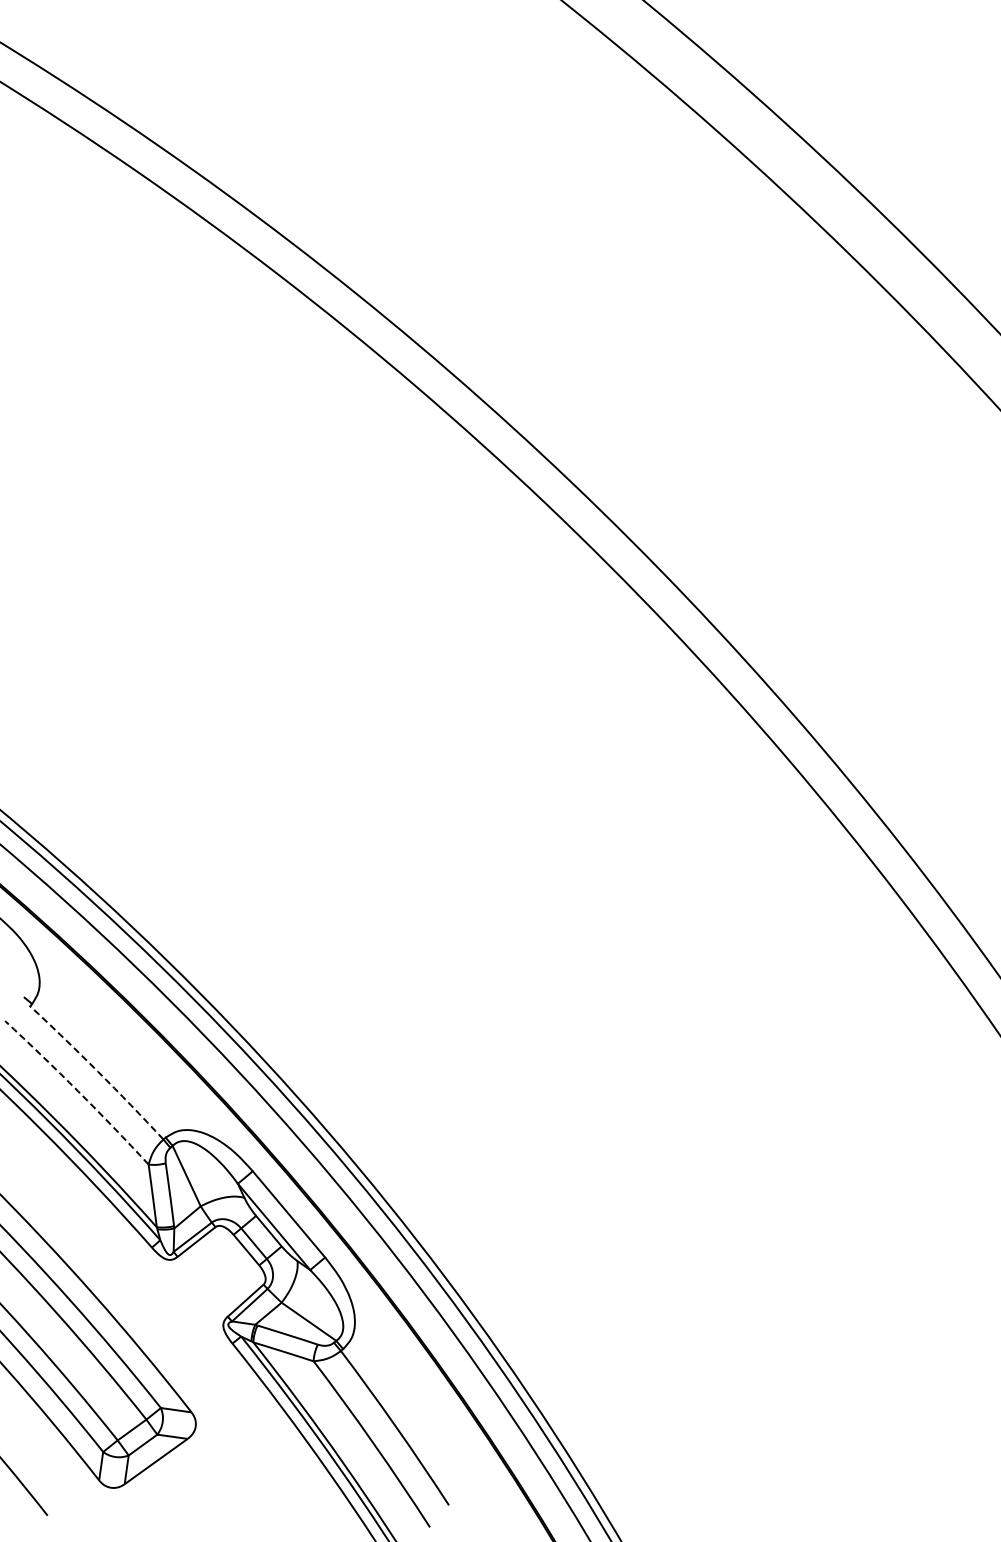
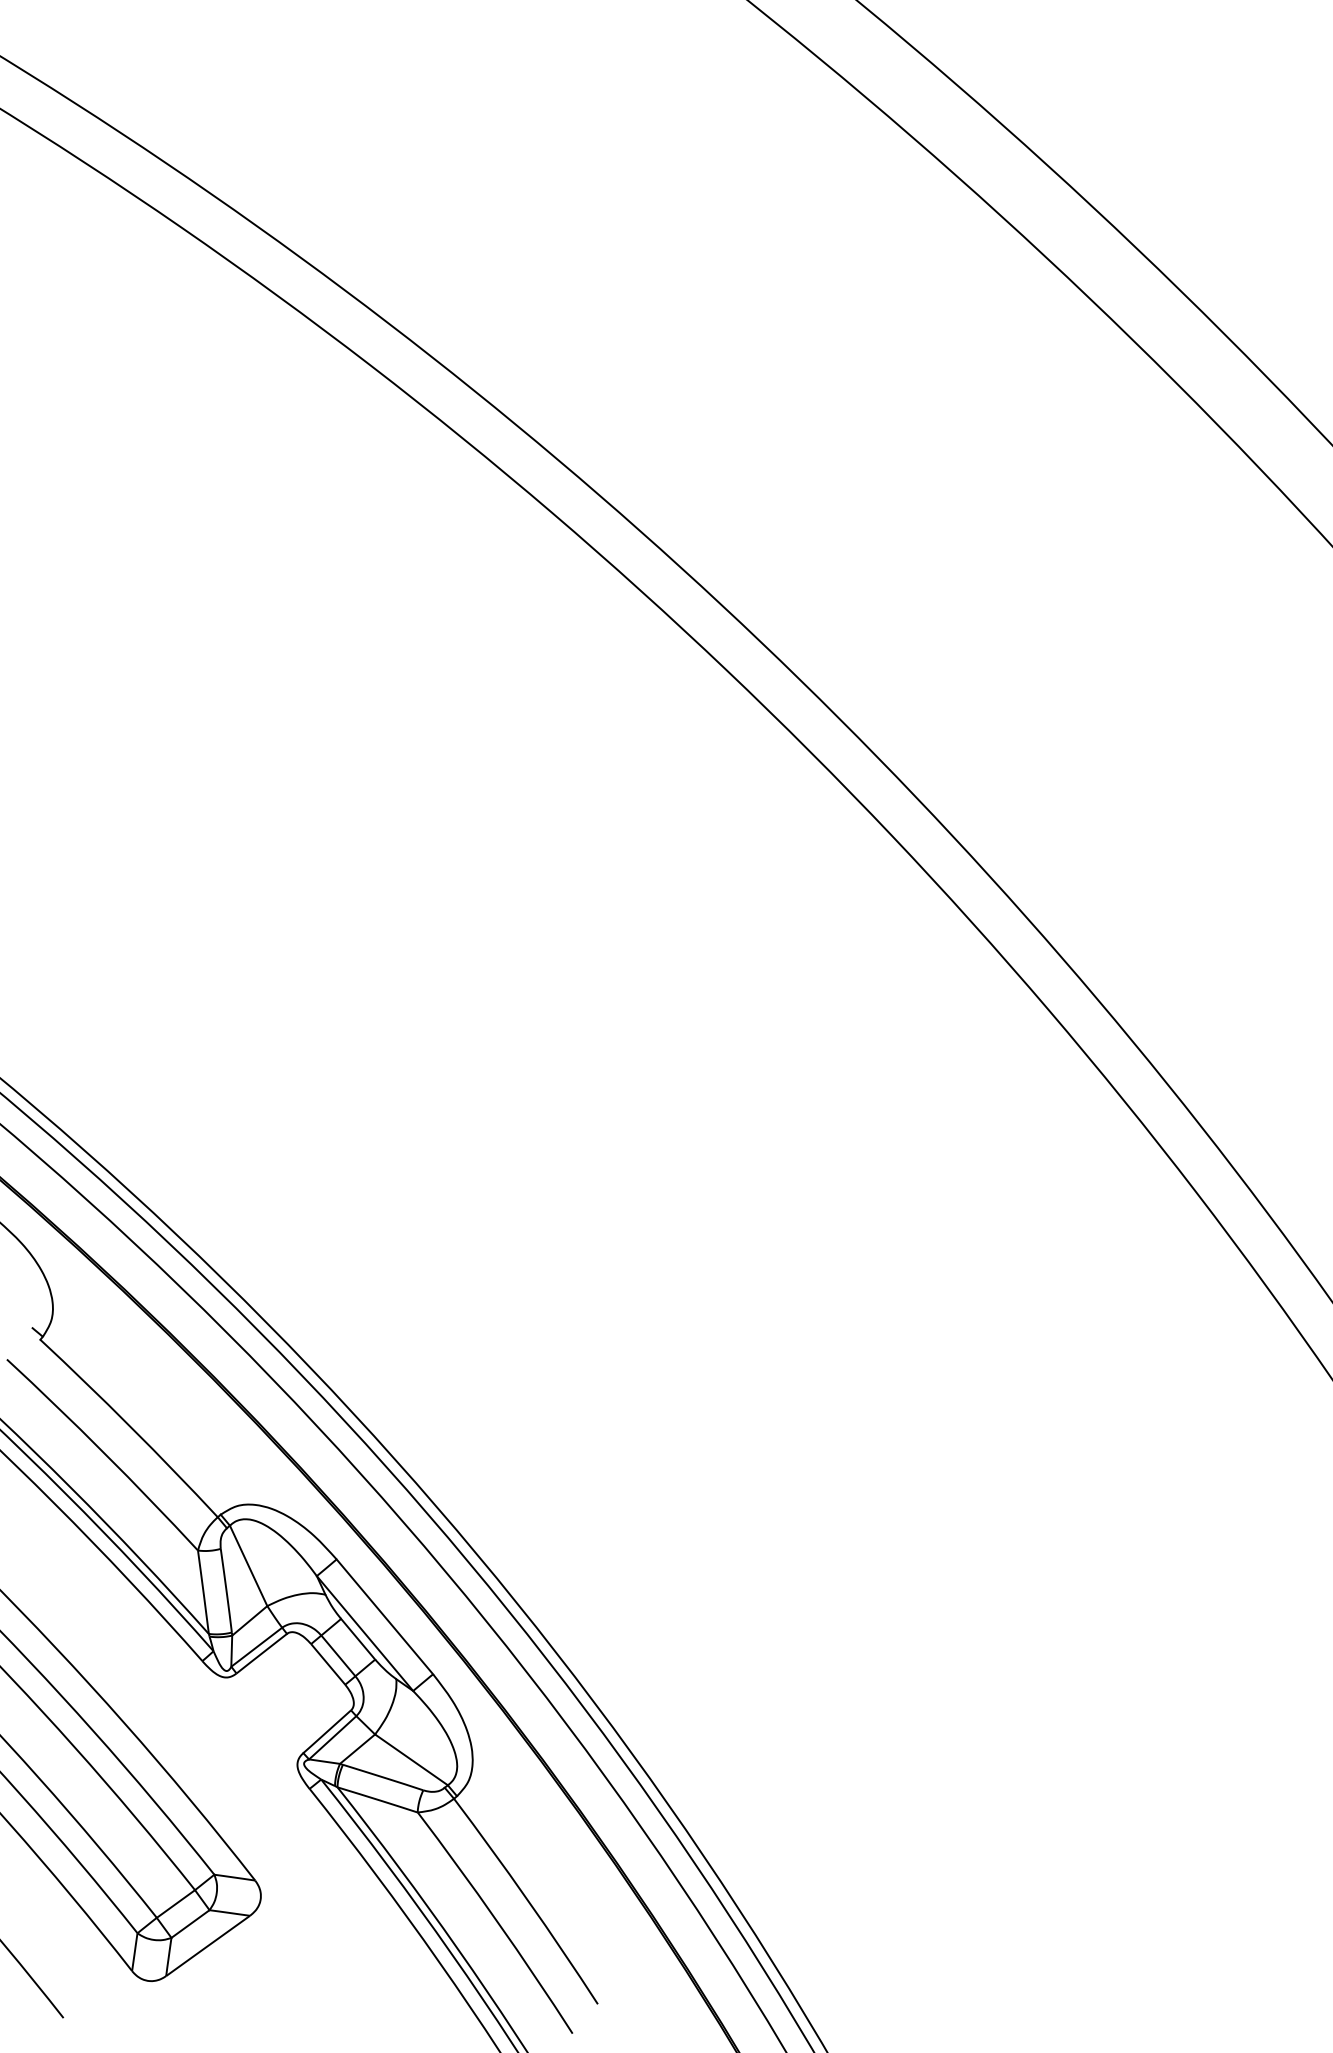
arc: (98, 1071) -> (131, 1426), dashed -> solid
arc: (78, 1091) -> (104, 1453), dashed -> solid

